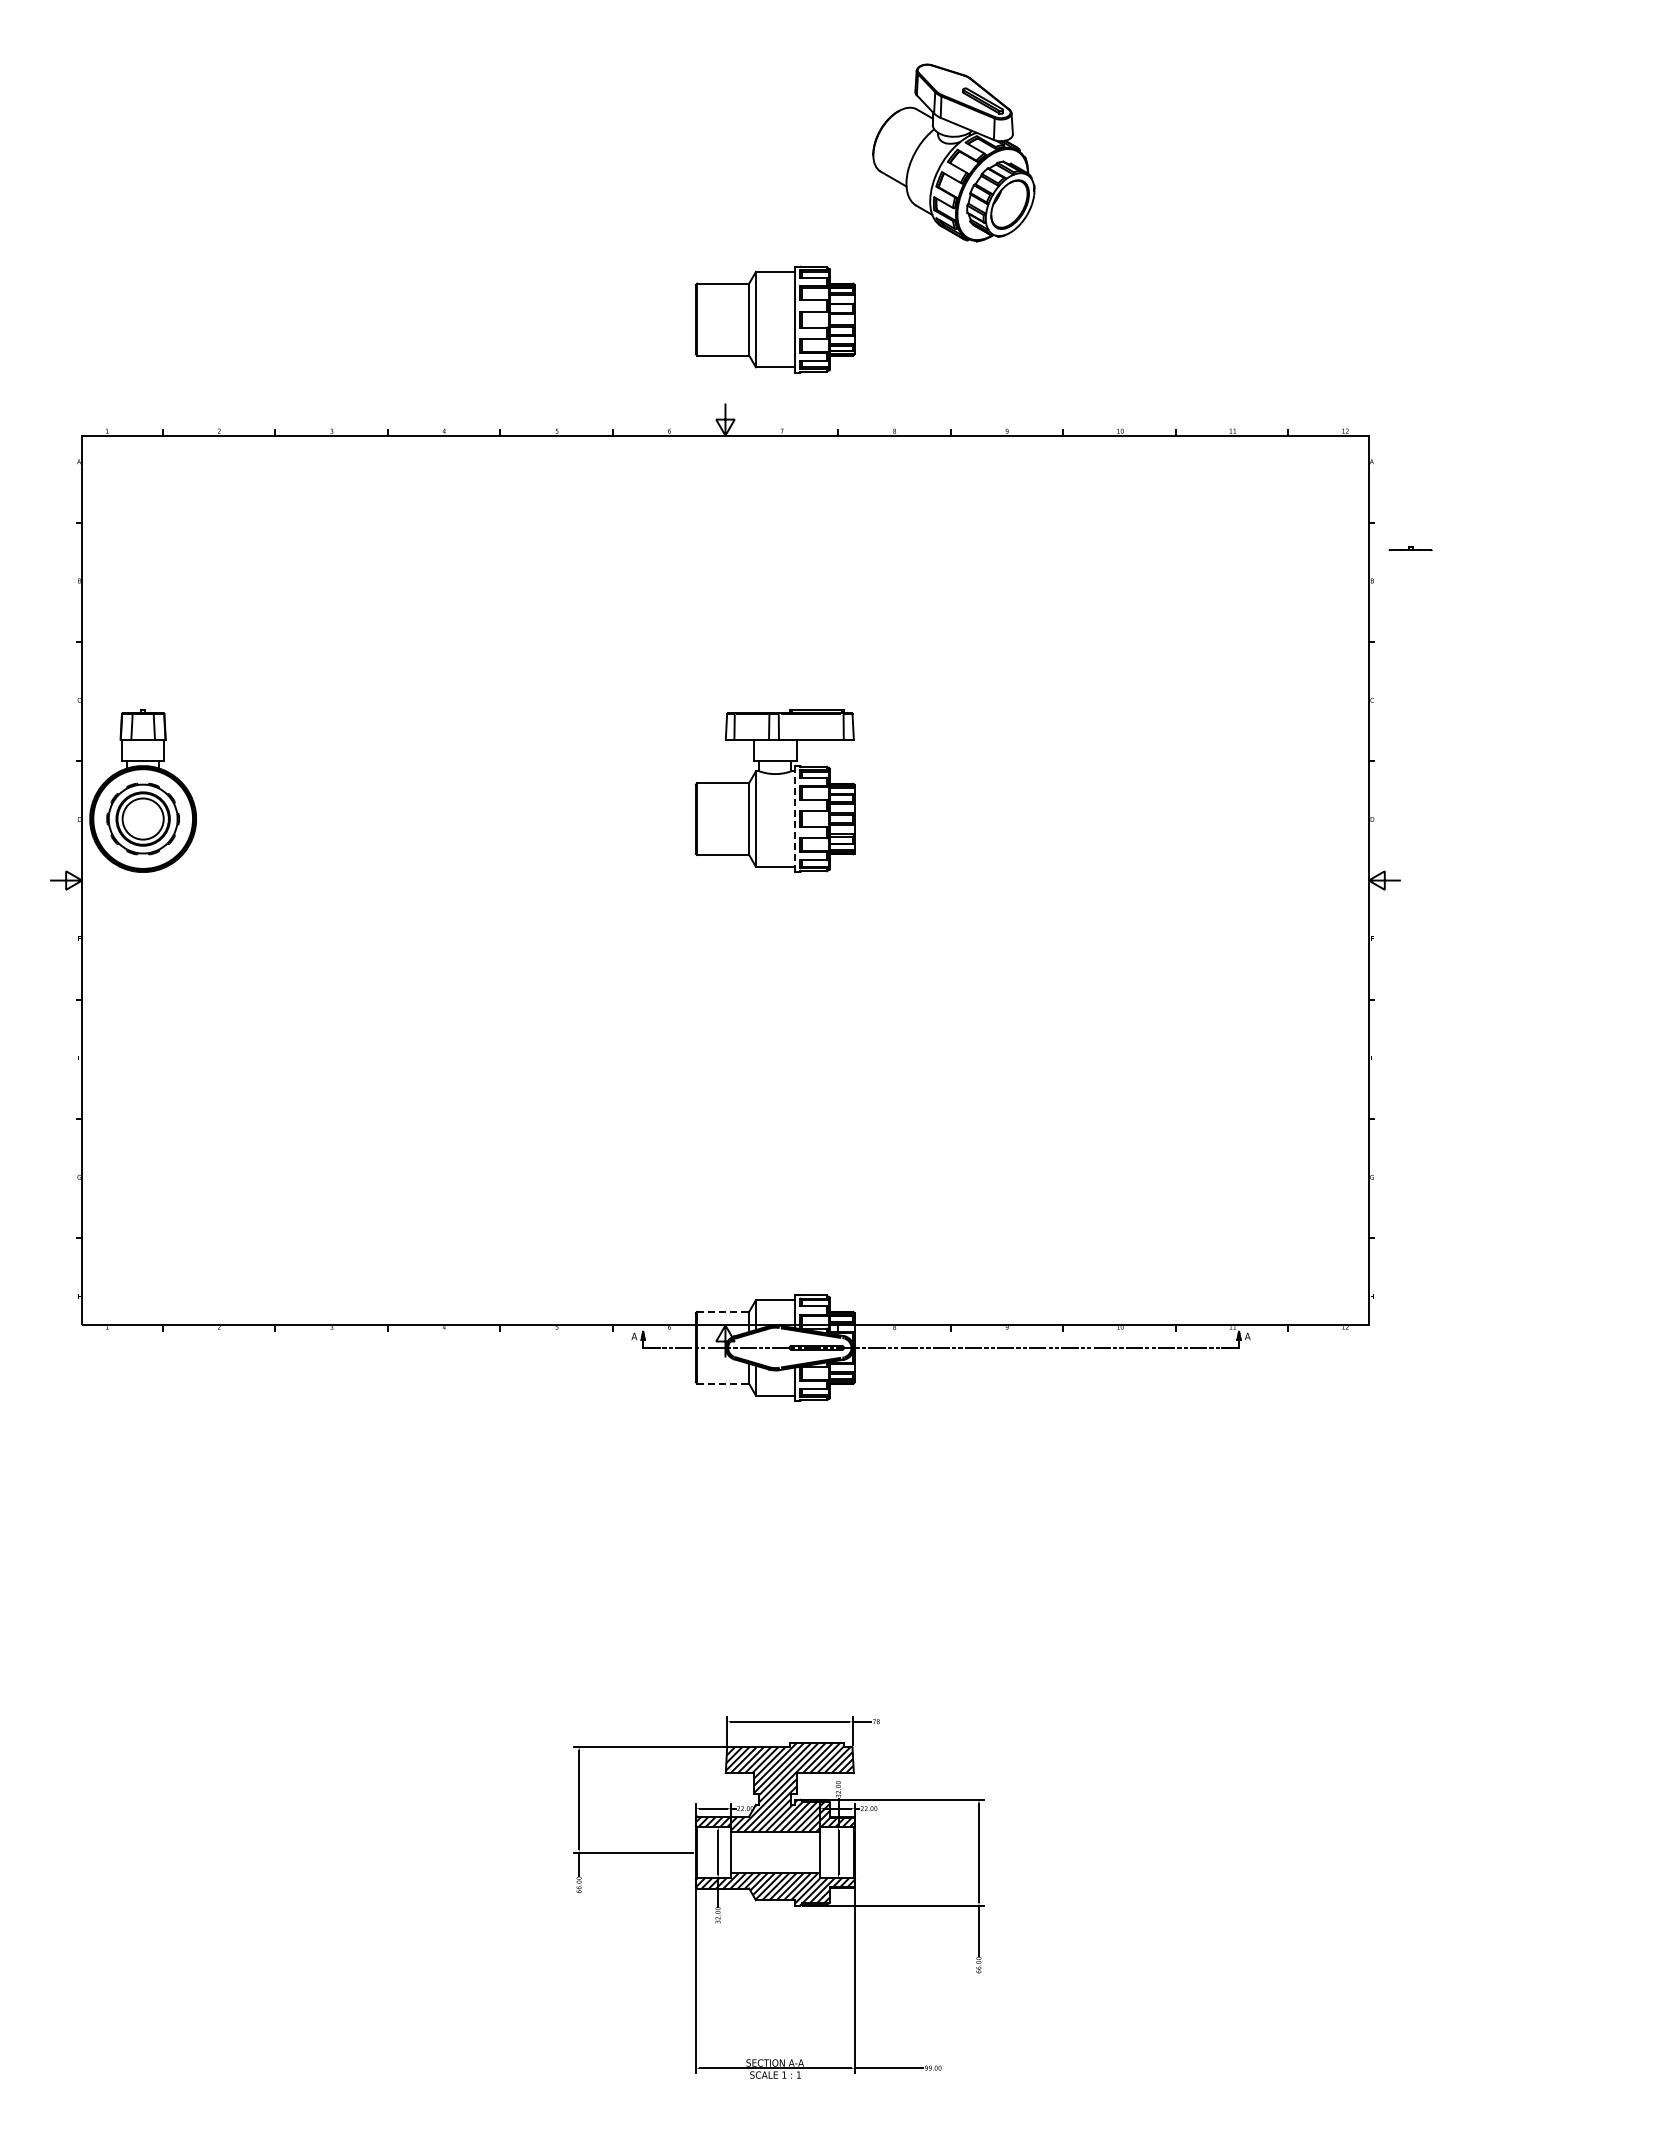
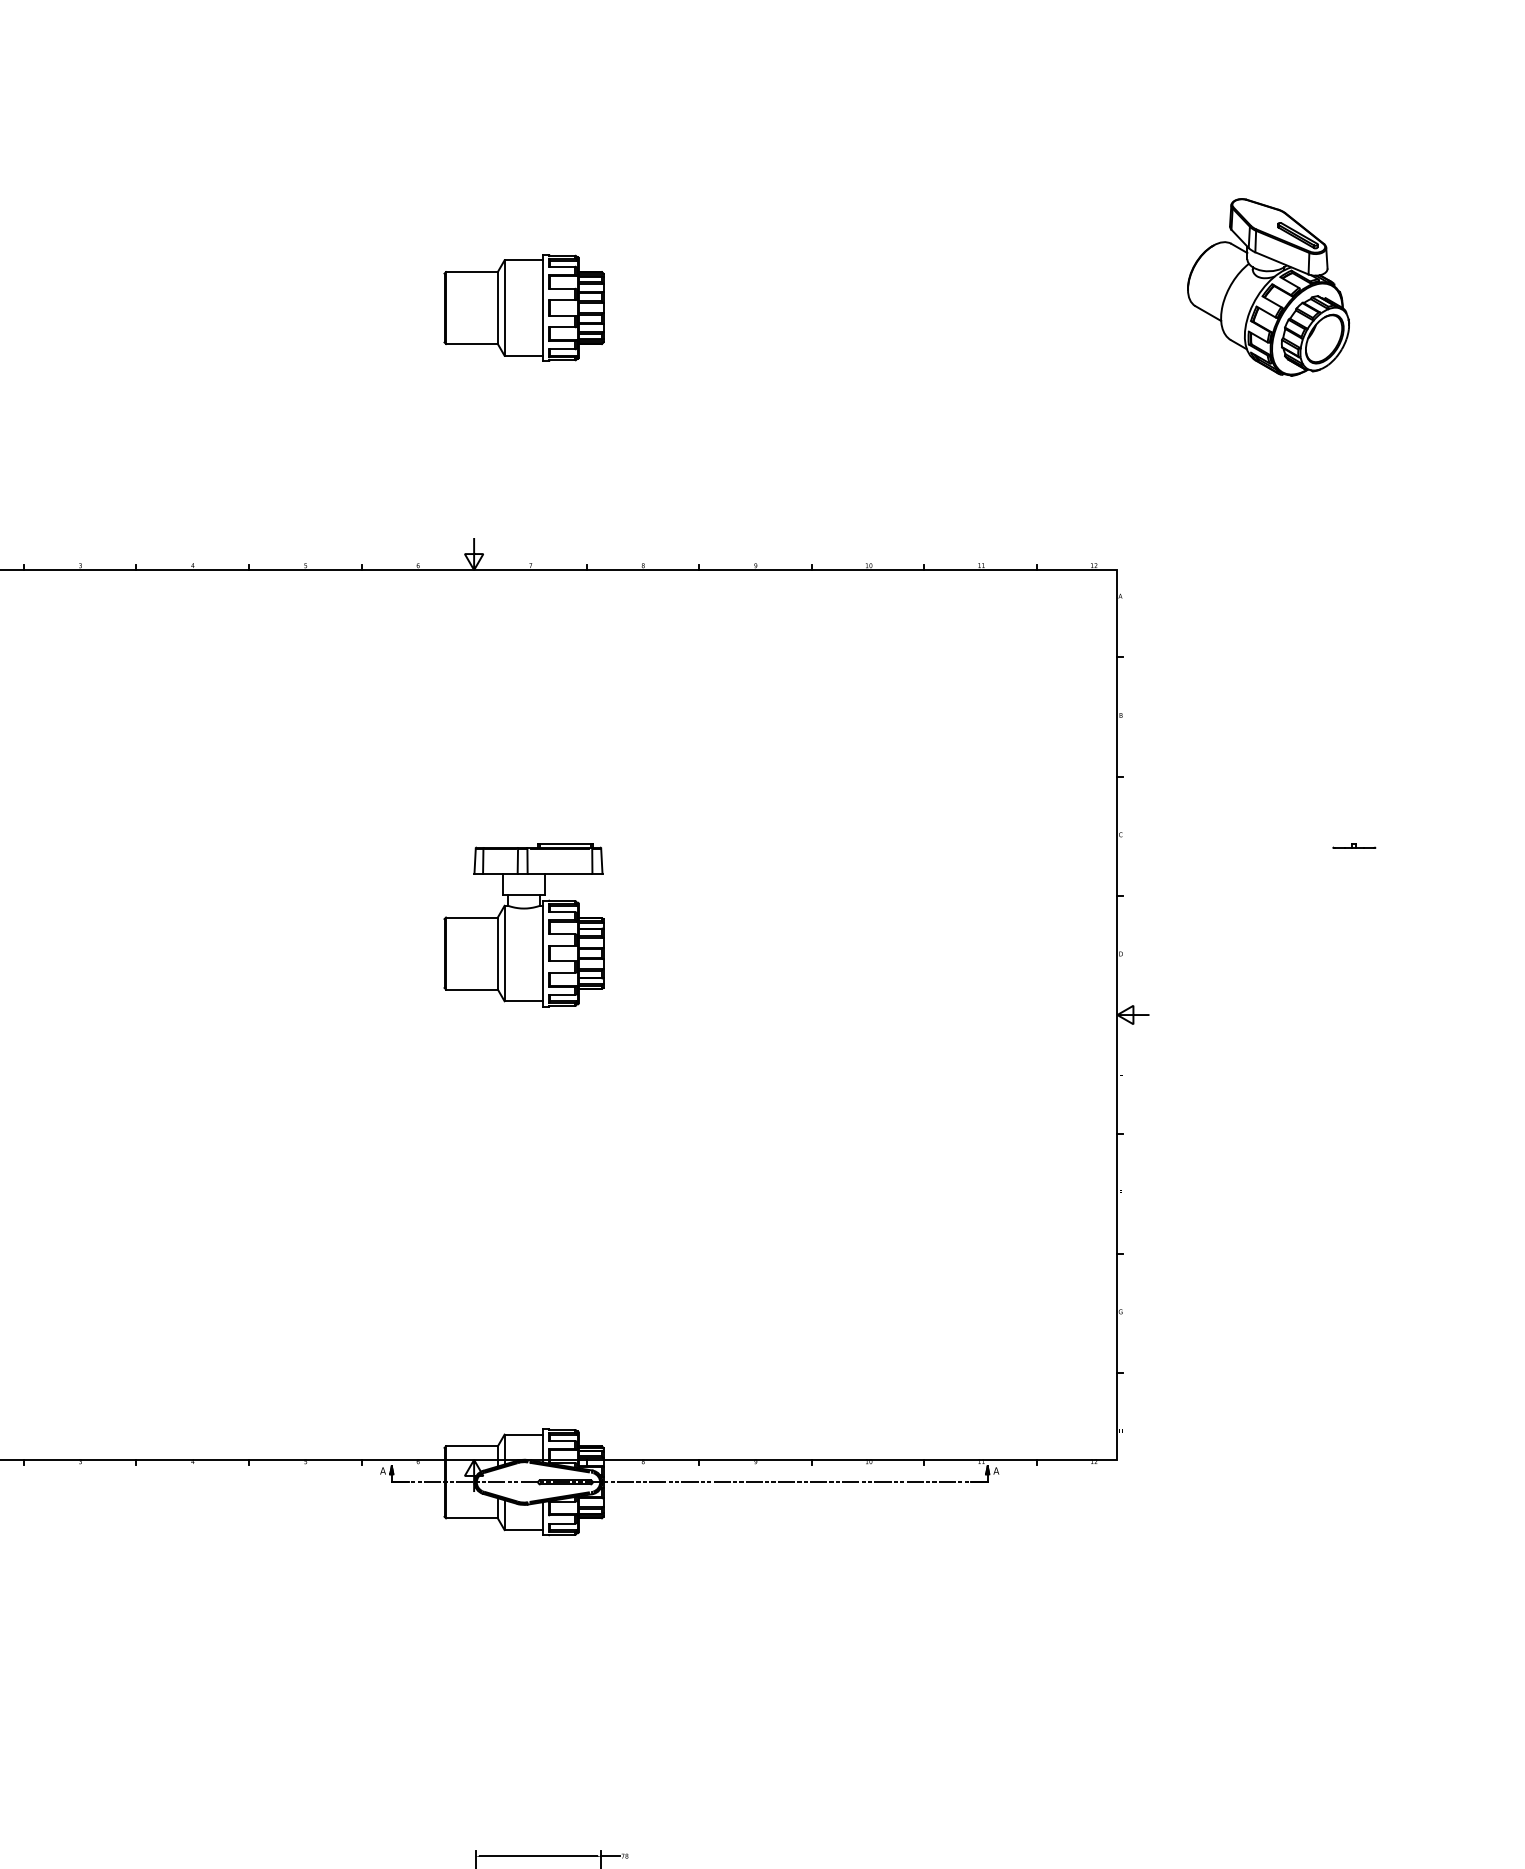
part: (953, 152) -> (1268, 286), moved
part: (774, 319) -> (523, 307), moved
part: (1410, 548) -> (1354, 845), moved
line: (794, 818) -> (543, 952), dashed -> solid
line: (723, 1311) -> (472, 1445), dashed -> solid
line: (723, 1383) -> (472, 1517), dashed -> solid

